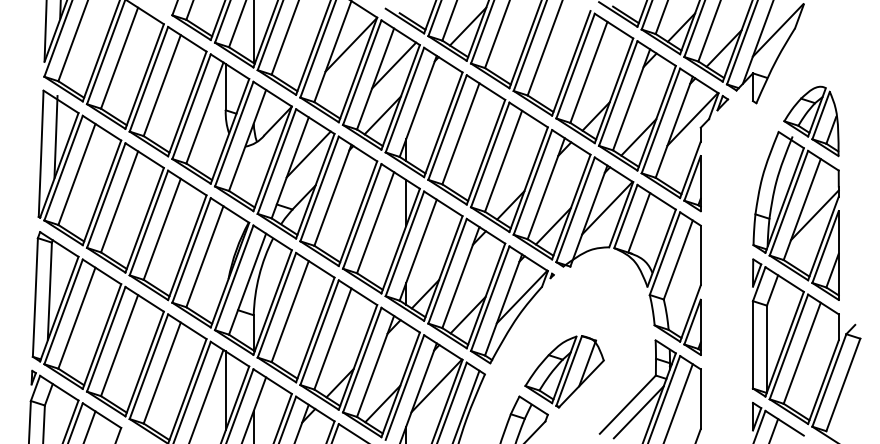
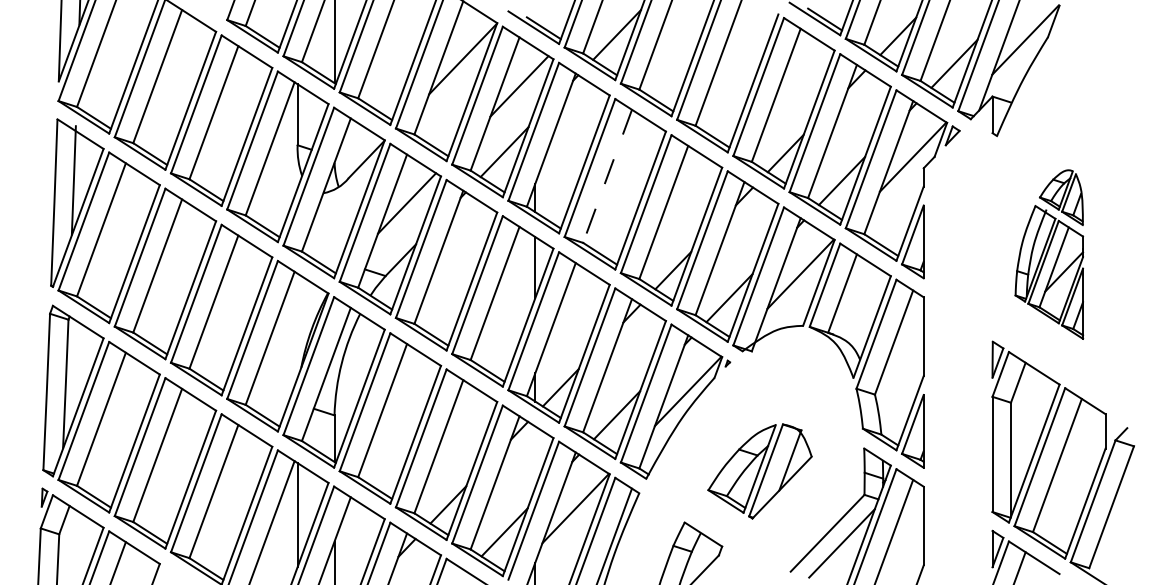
line: (460, 133) -> (607, 175), solid -> dashed
part: (795, 192) -> (1048, 253), size x0.6
part: (564, 371) -> (759, 471), moved

